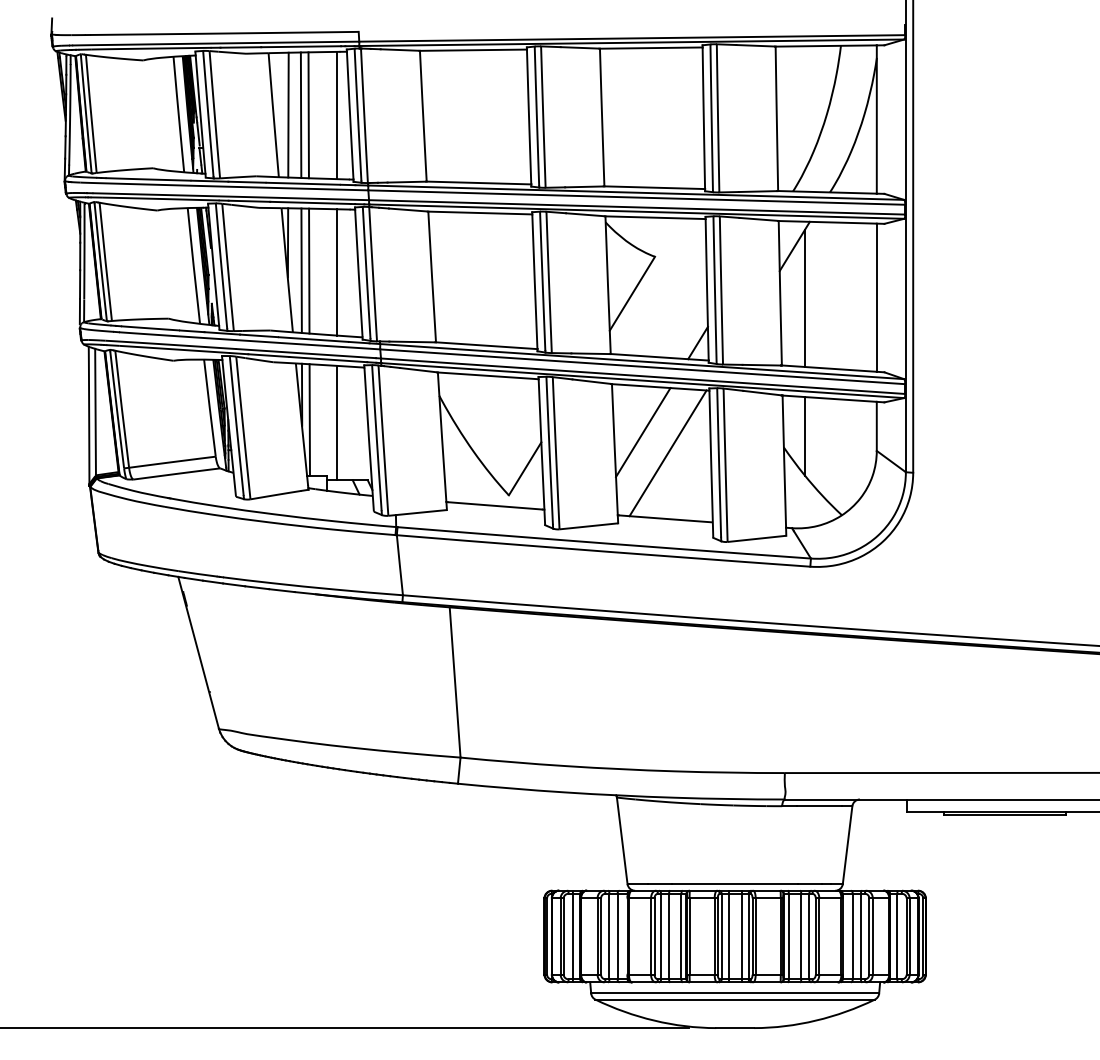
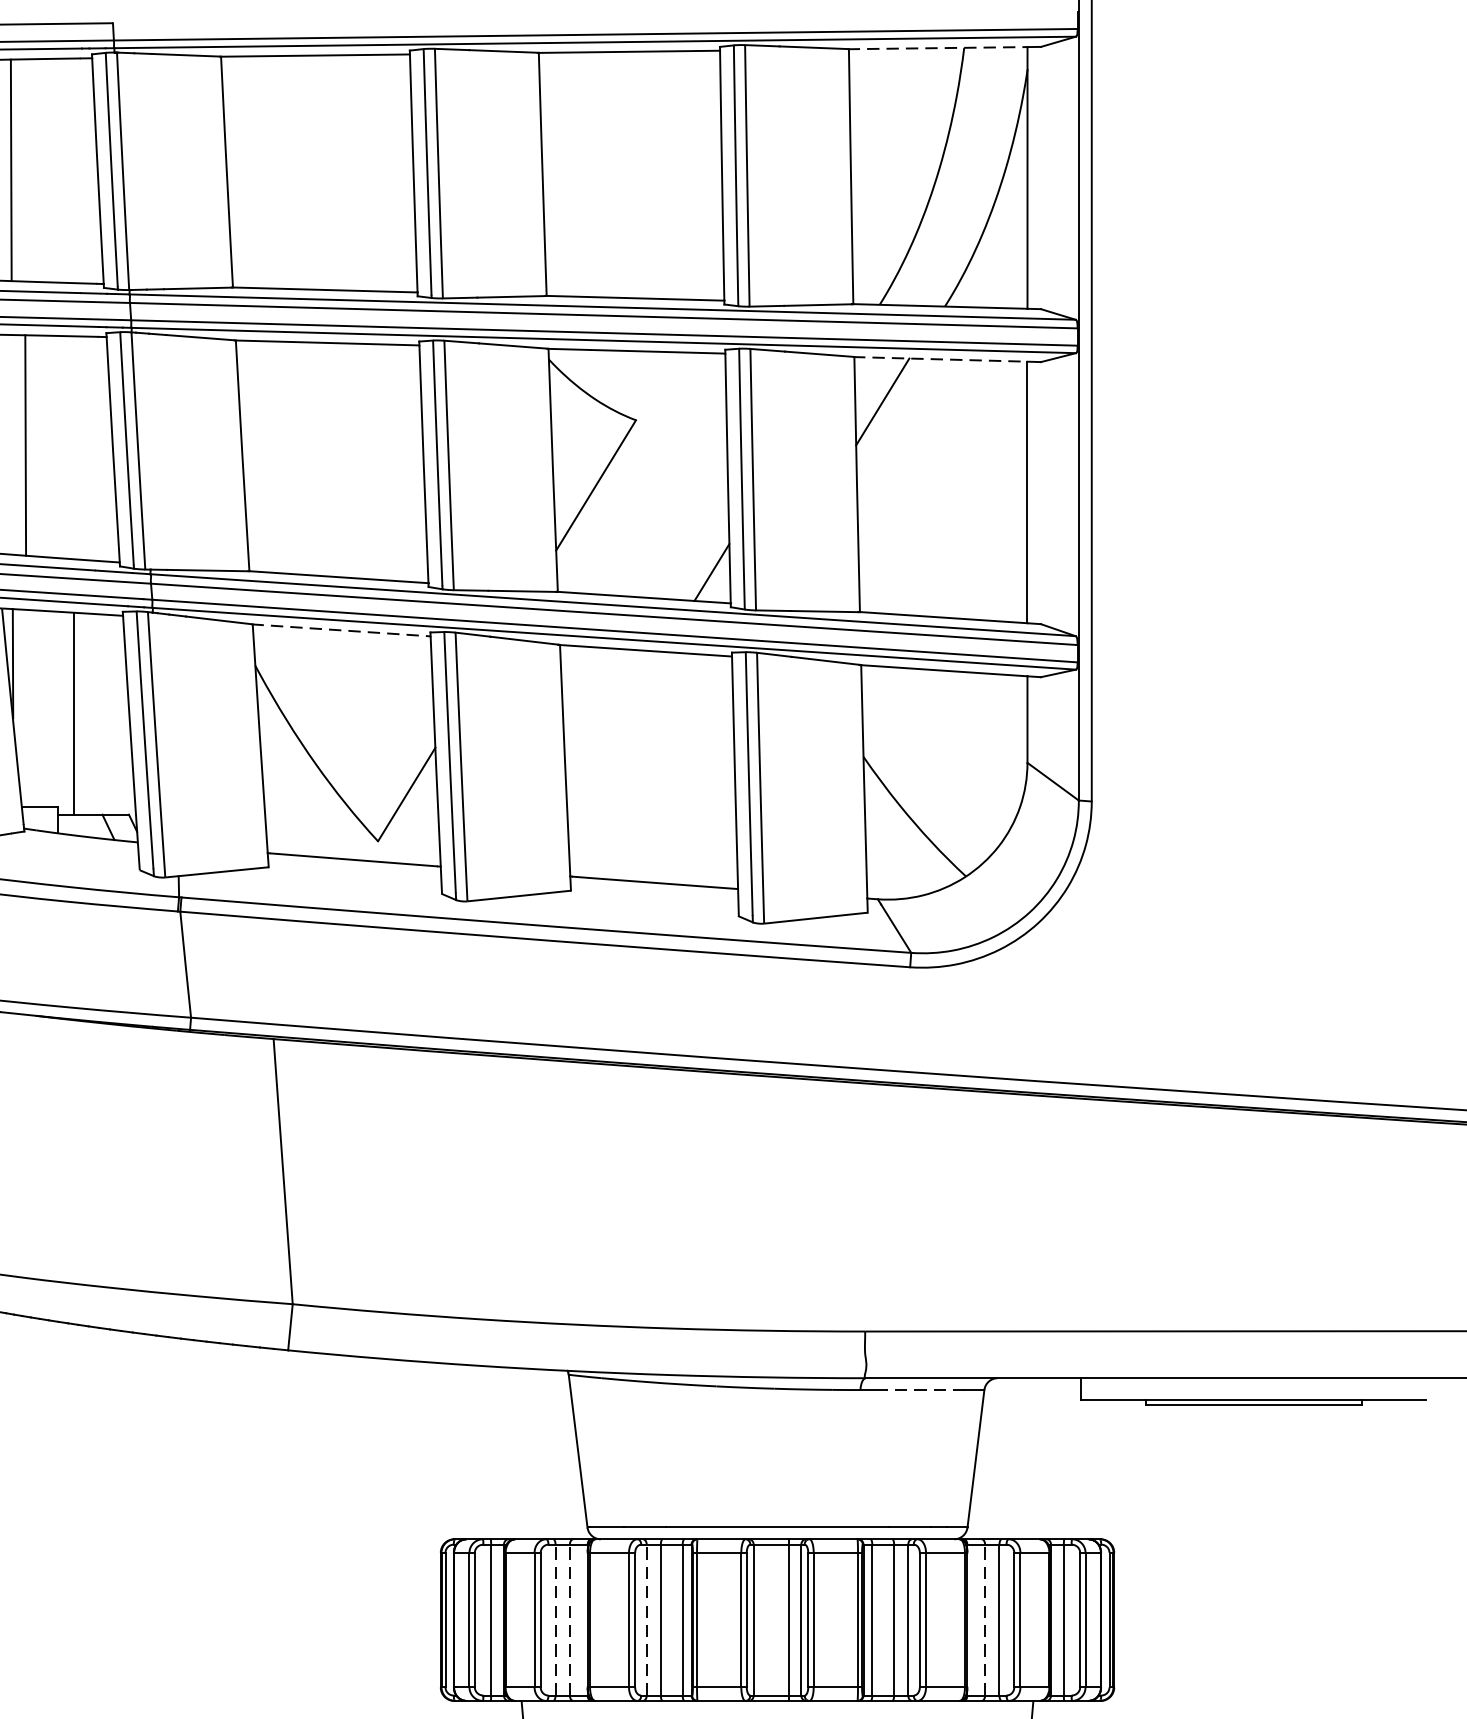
line: (825, 46) -> (936, 49), solid -> dashed
line: (308, 115) -> (24, 170), removed
line: (336, 115) -> (73, 170), removed
line: (827, 222) -> (940, 359), solid -> dashed
line: (301, 270) -> (11, 444), removed
line: (336, 272) -> (73, 447), removed
line: (805, 298) -> (901, 493), removed
line: (487, 375) -> (340, 629), solid -> dashed
line: (309, 419) -> (26, 707), removed
line: (643, 432) -> (615, 730), removed
line: (805, 436) -> (901, 737), removed
line: (667, 453) -> (658, 767), removed
line: (818, 806) -> (924, 1390), solid -> dashed
line: (609, 936) -> (555, 1620), solid -> dashed
line: (617, 936) -> (569, 1620), solid -> dashed
line: (661, 936) -> (647, 1620), solid -> dashed
line: (728, 936) -> (765, 1620), removed
line: (852, 936) -> (984, 1620), solid -> dashed

